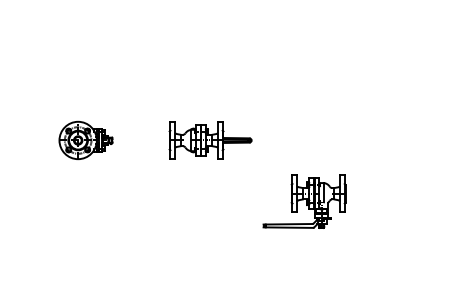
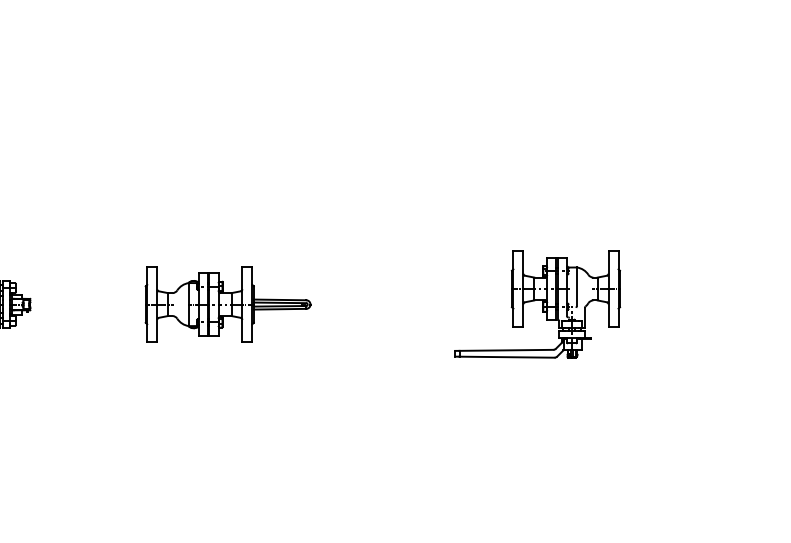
part: (304, 201) -> (537, 304), moved

